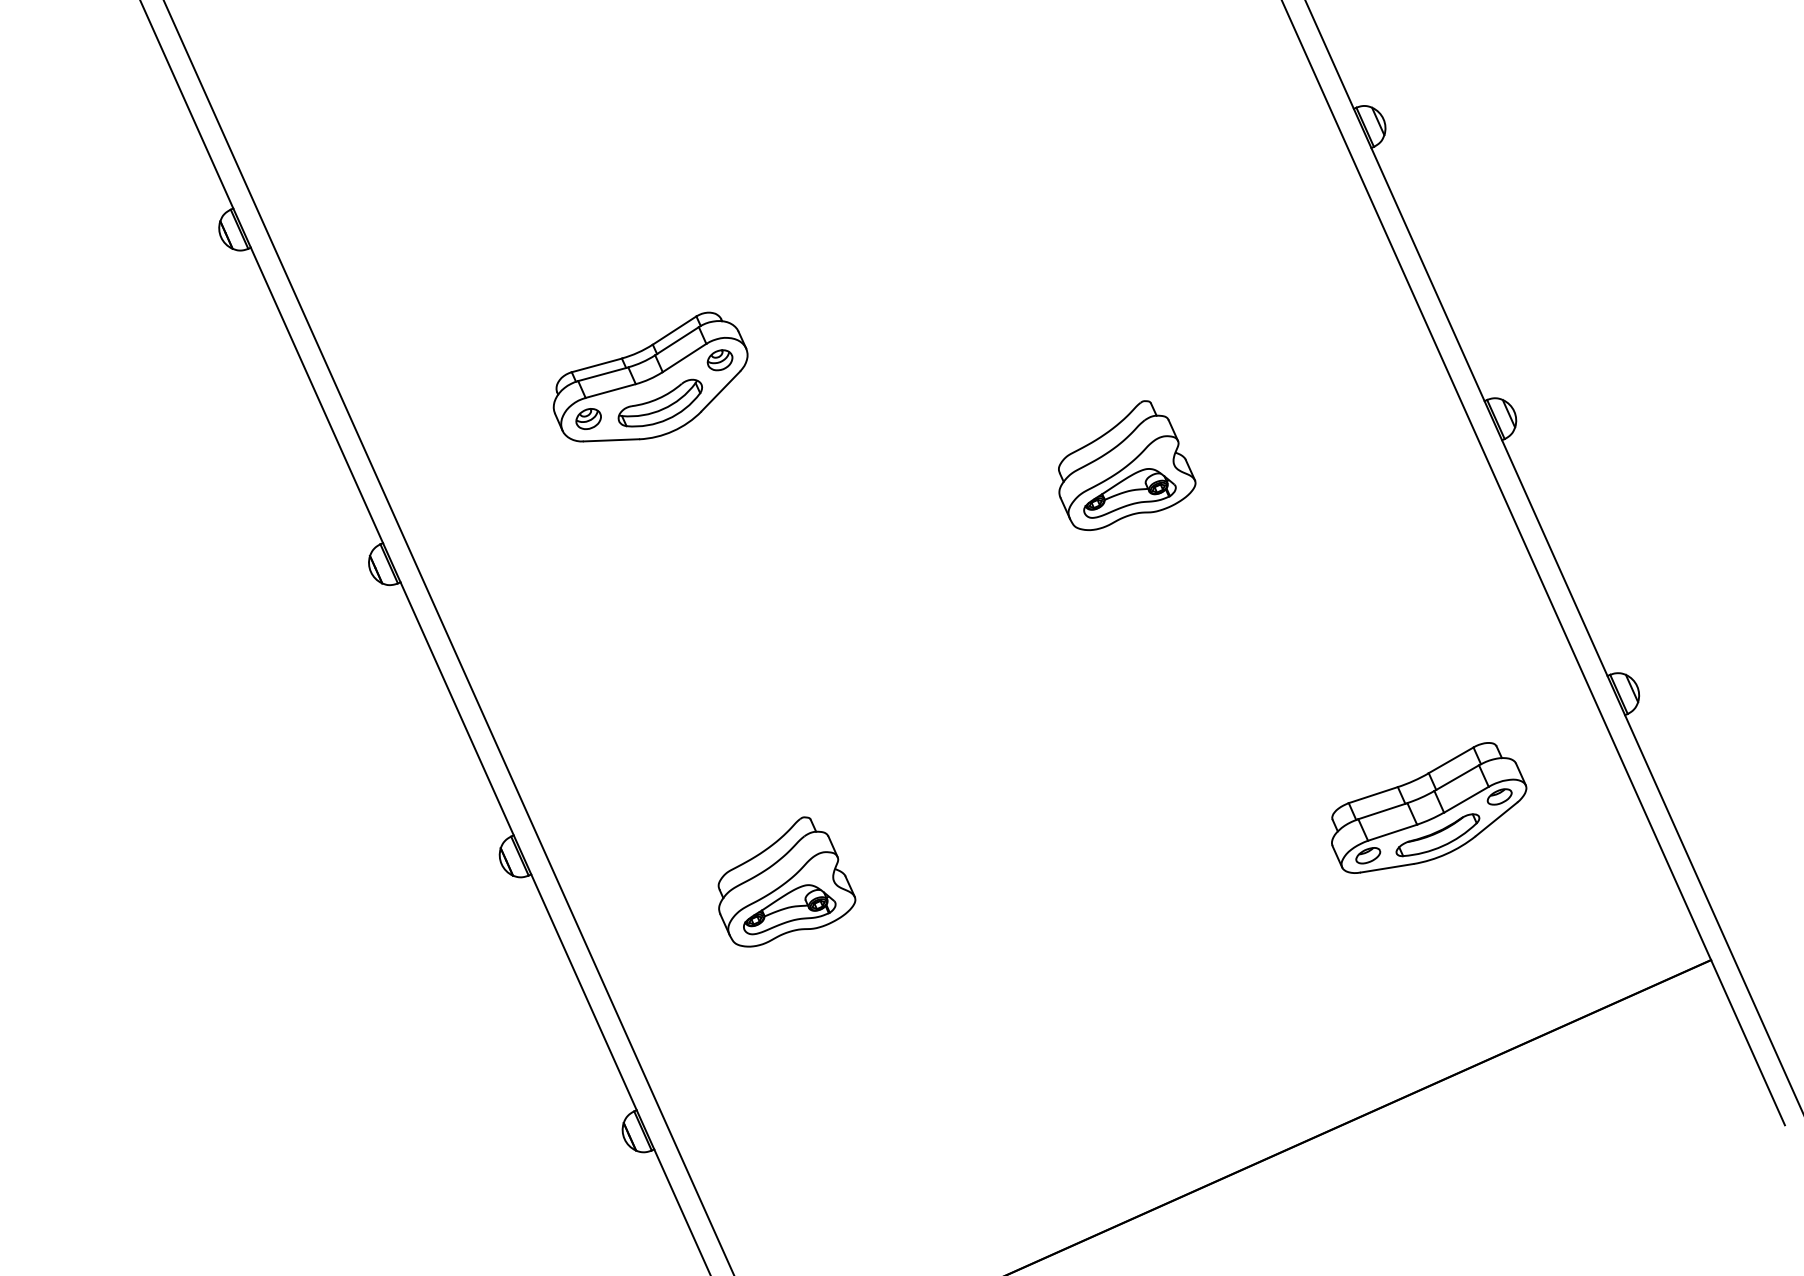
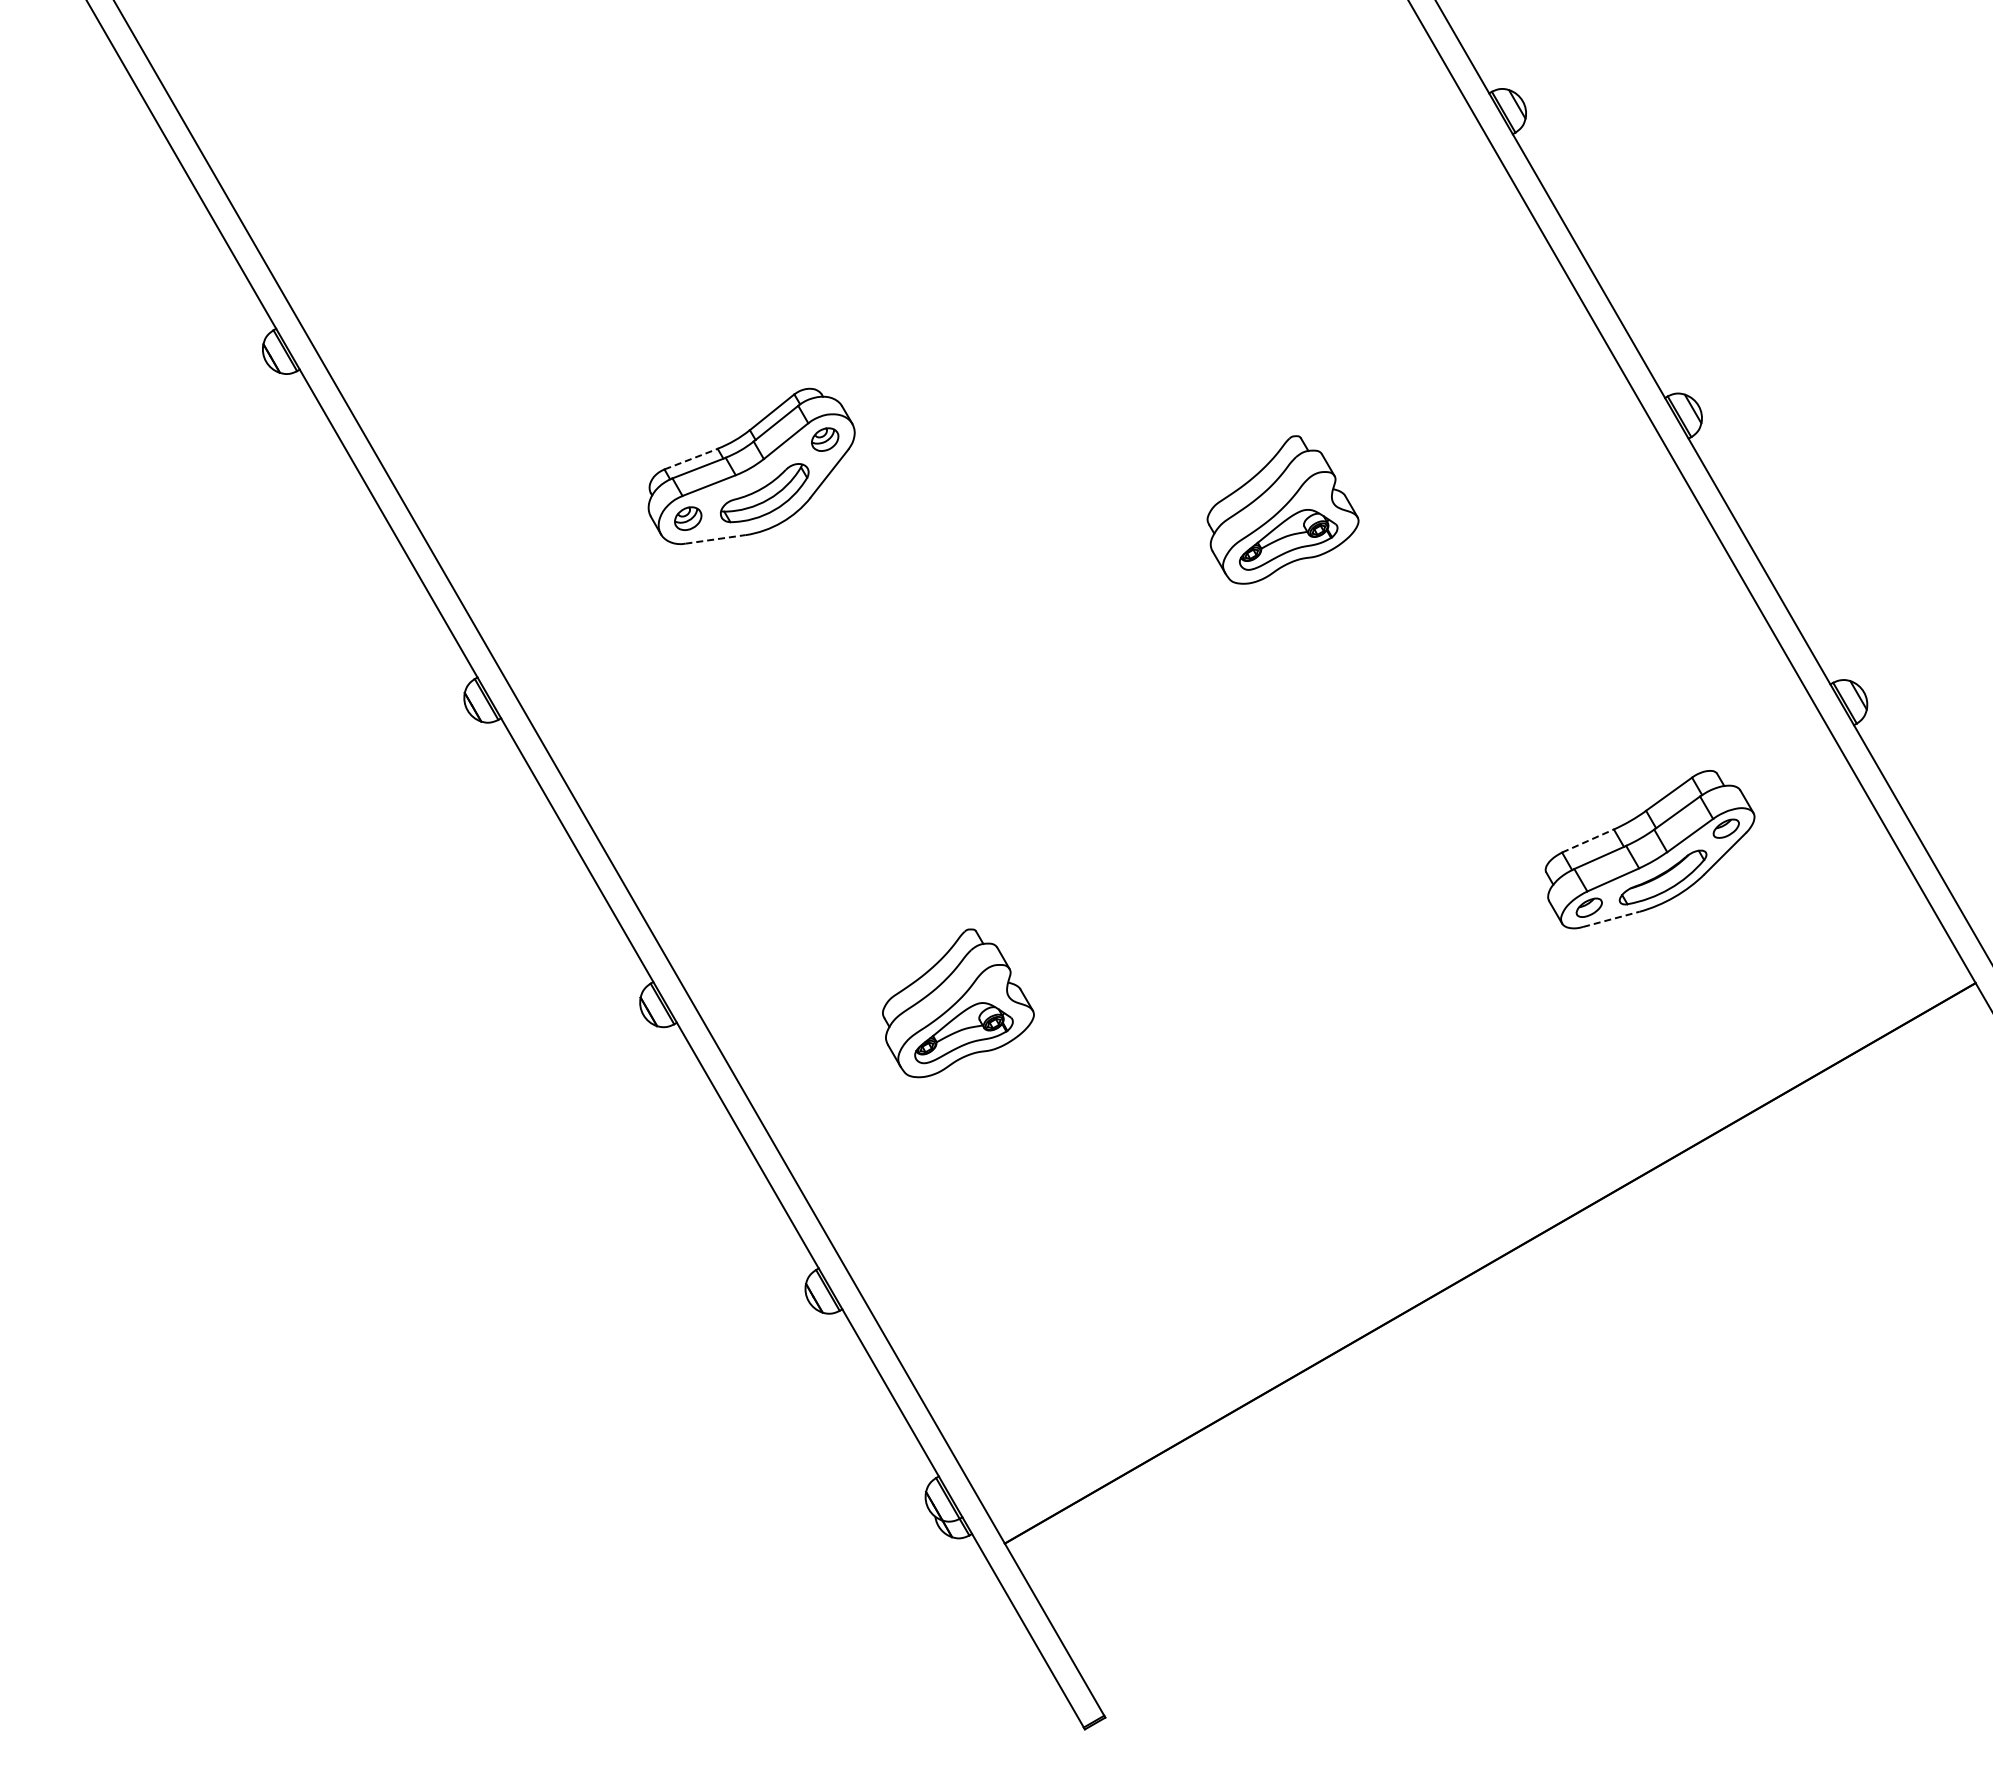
line: (597, 365) -> (691, 459), solid -> dashed
line: (612, 440) -> (716, 539), solid -> dashed
line: (1373, 794) -> (1588, 840), solid -> dashed
line: (1387, 868) -> (1611, 919), solid -> dashed

